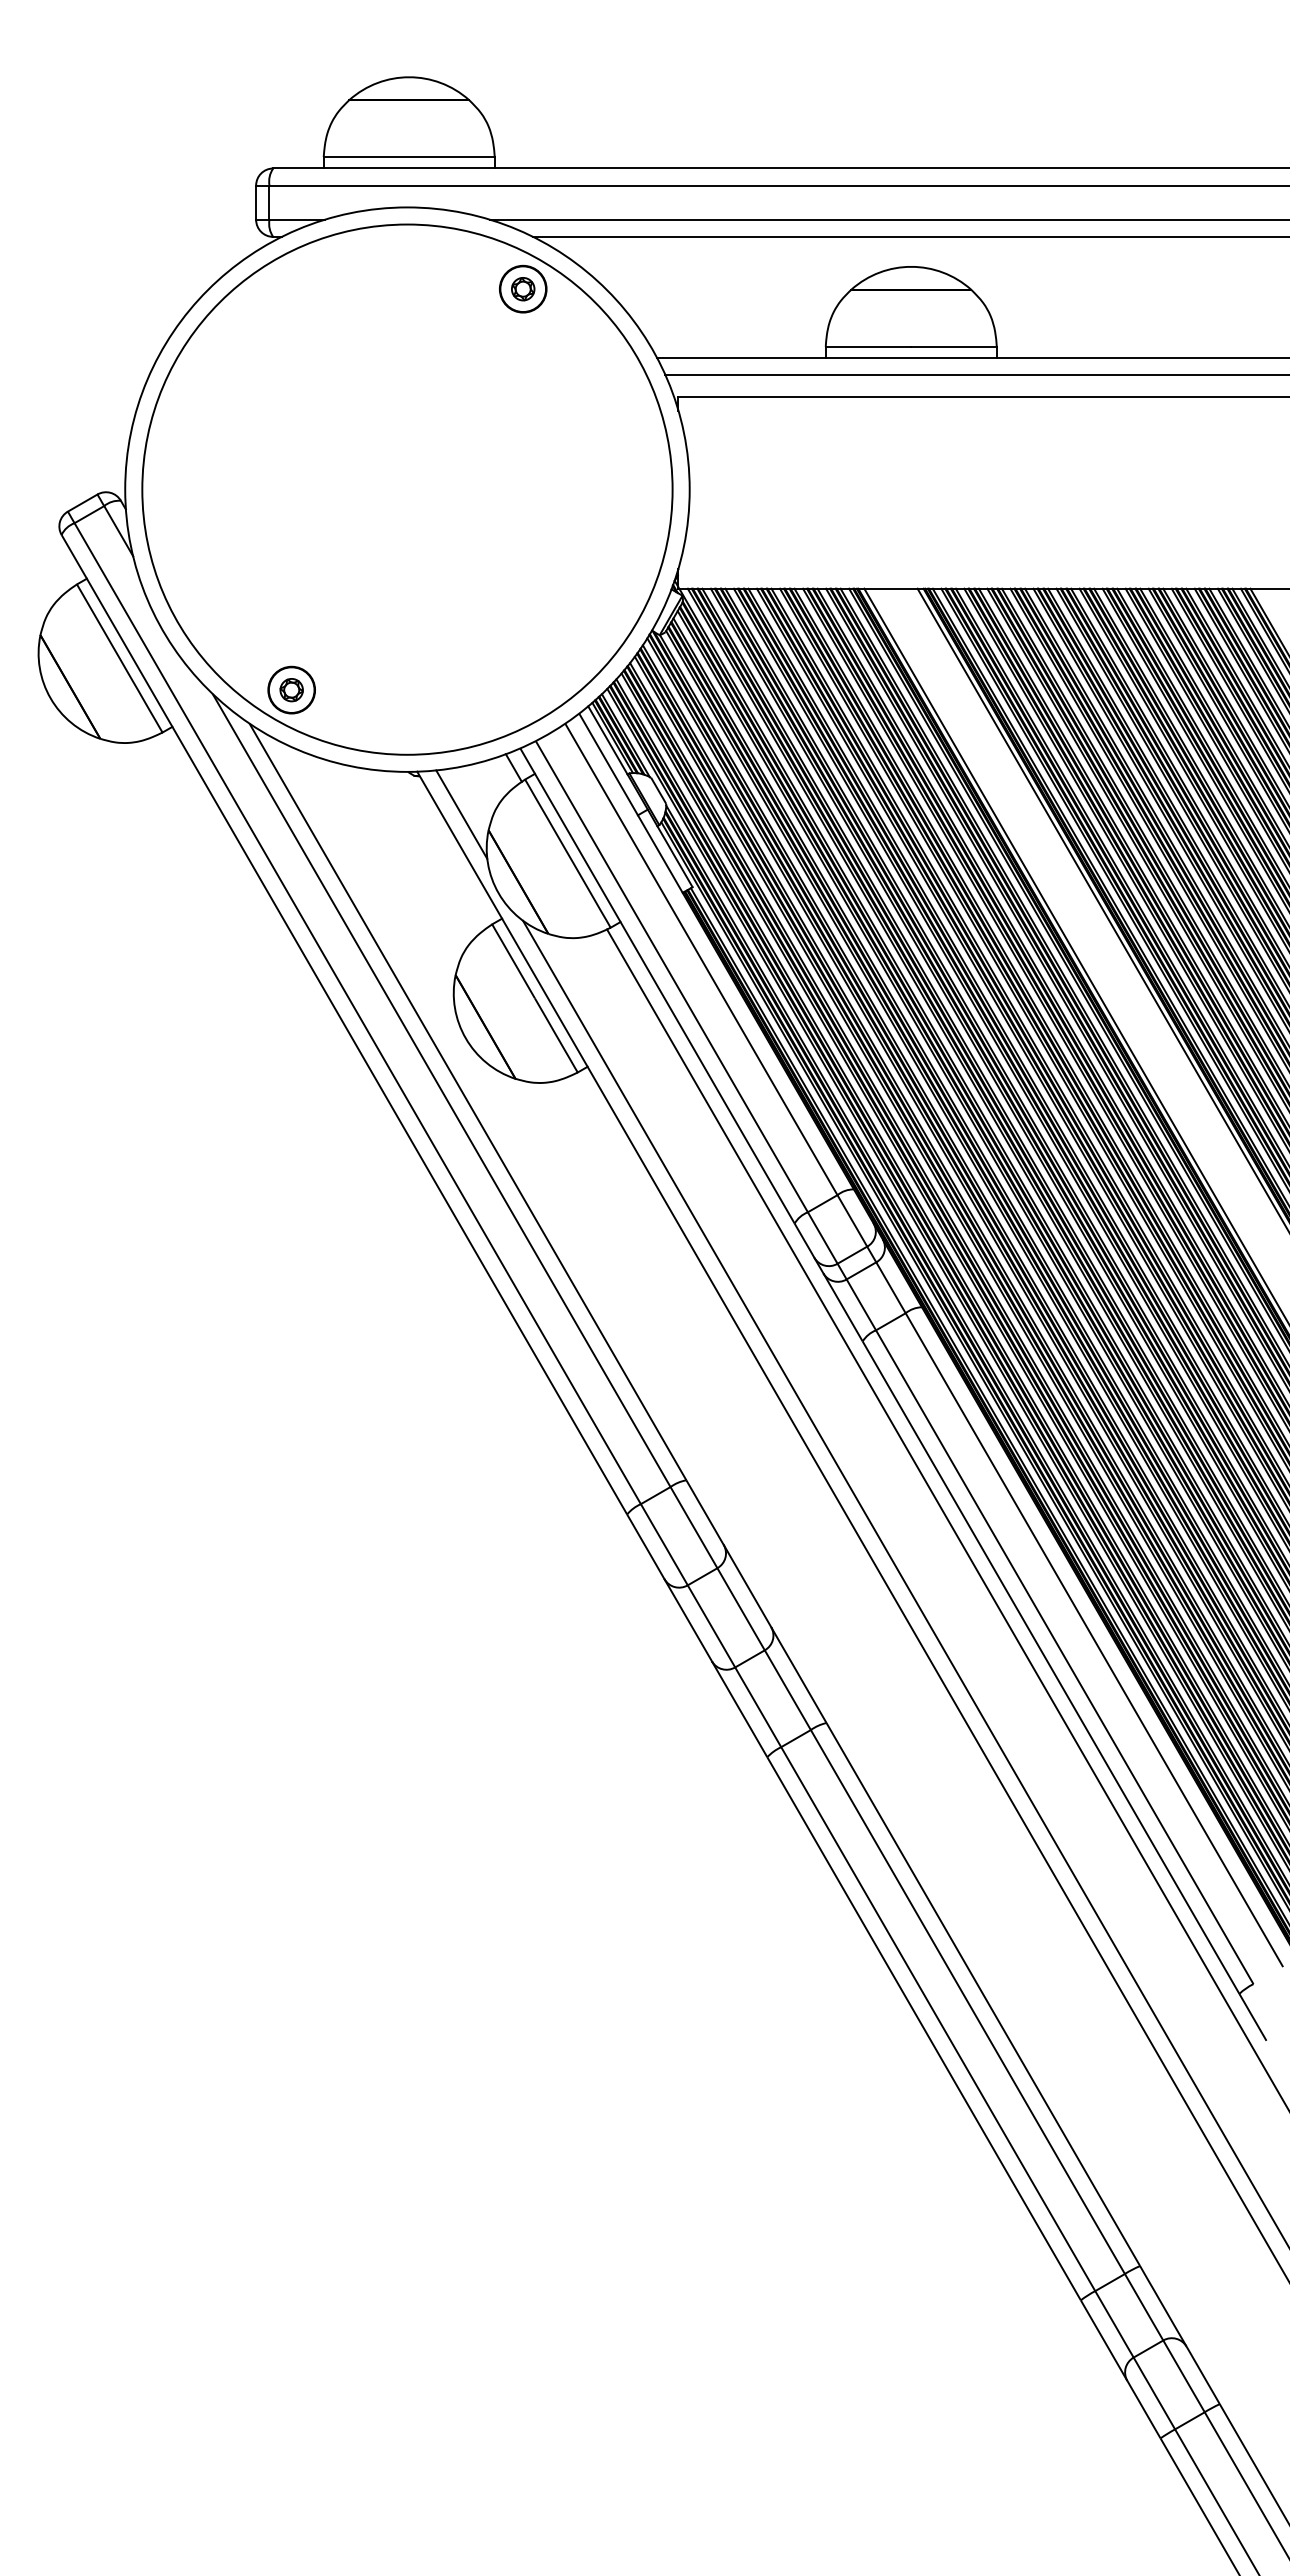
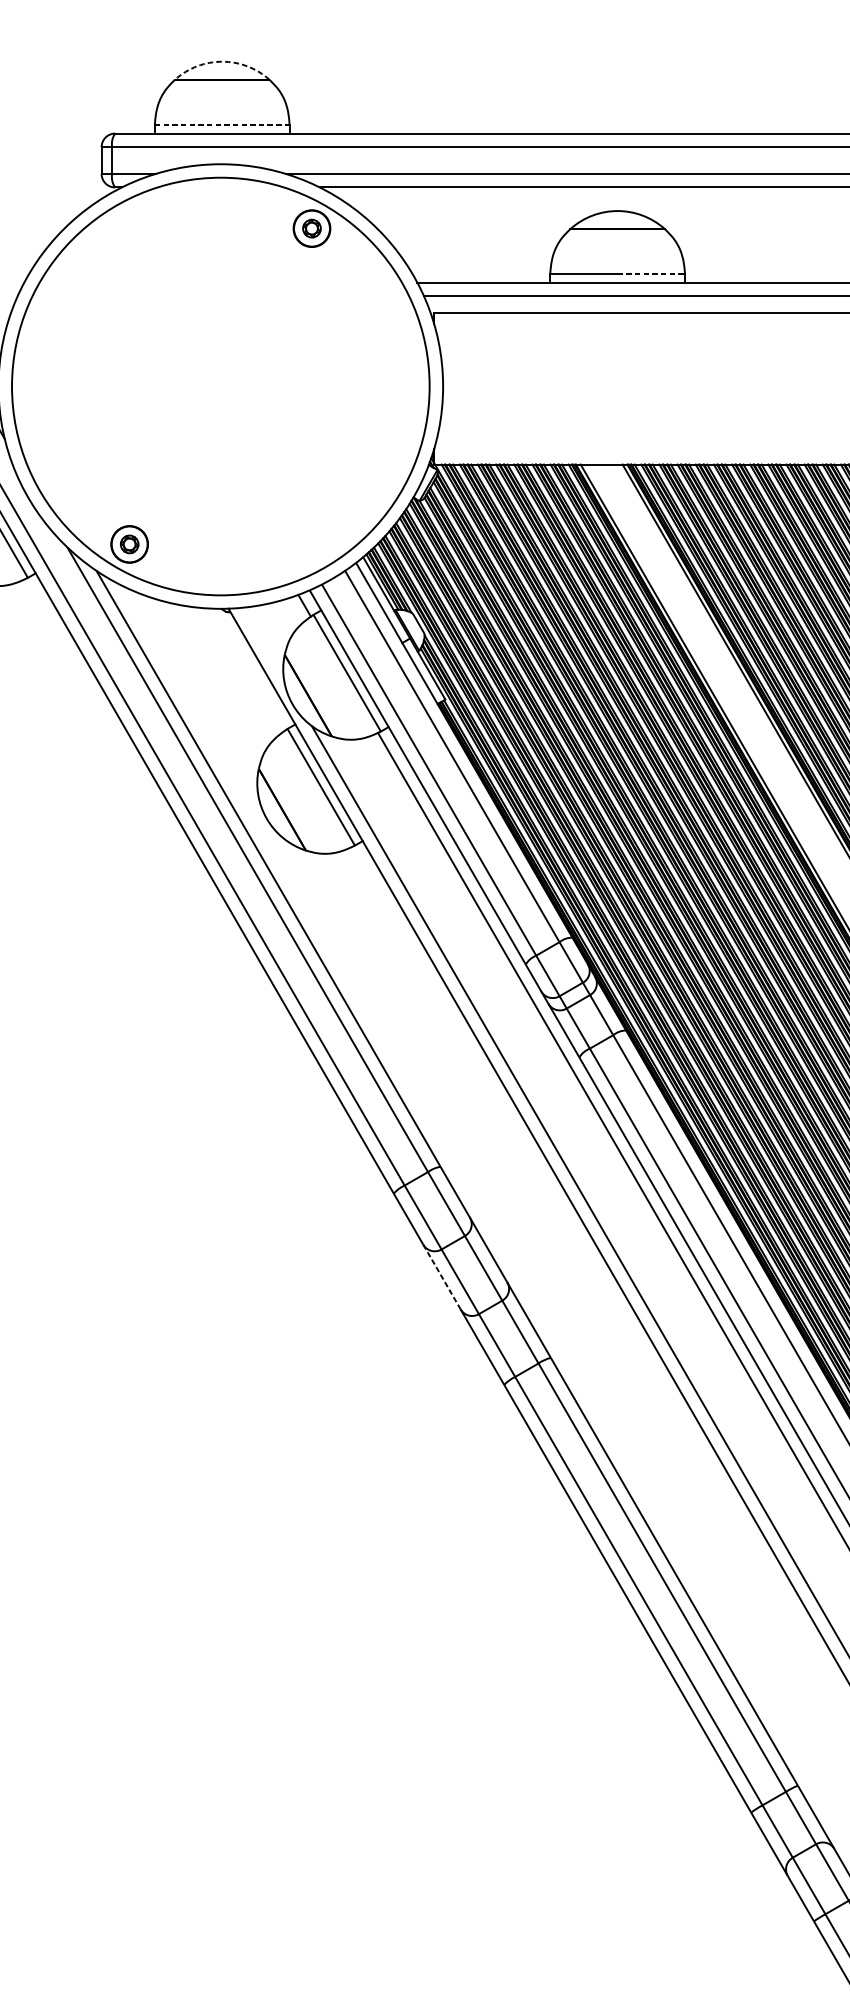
arc: (409, 77) -> (222, 61), solid -> dashed
line: (409, 157) -> (222, 124), solid -> dashed
line: (954, 346) -> (651, 273), solid -> dashed
line: (461, 814) -> (263, 642), removed
line: (688, 1620) -> (442, 1277), solid -> dashed

